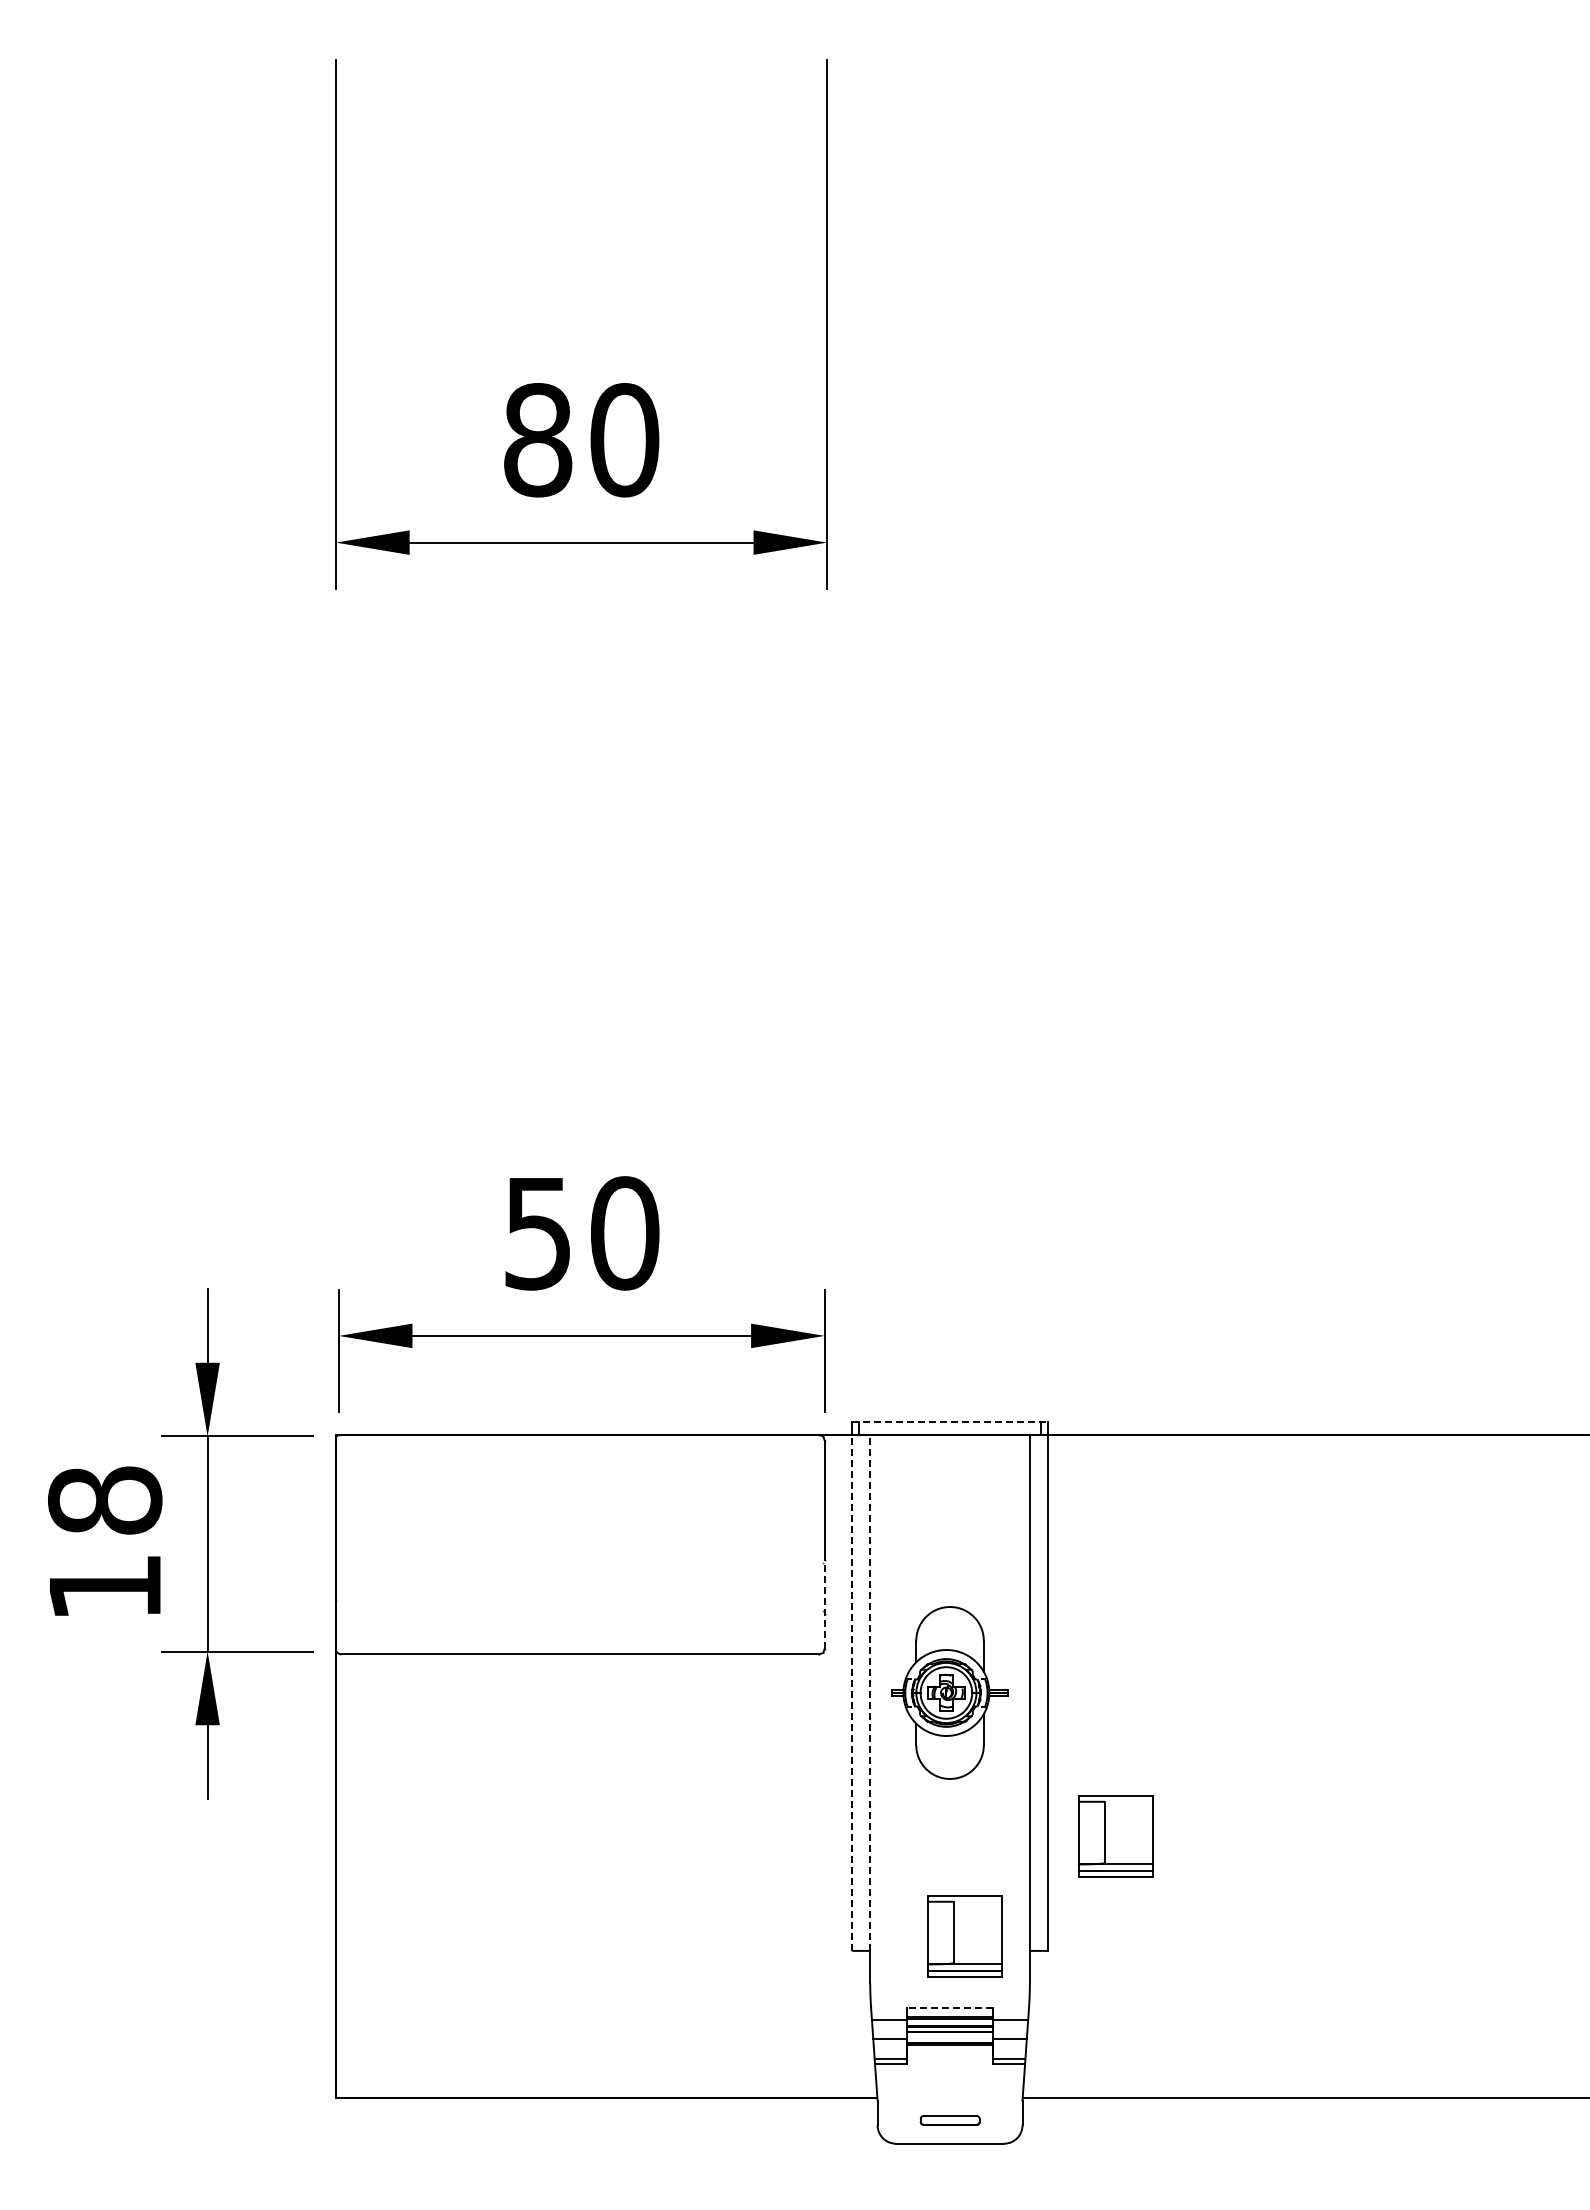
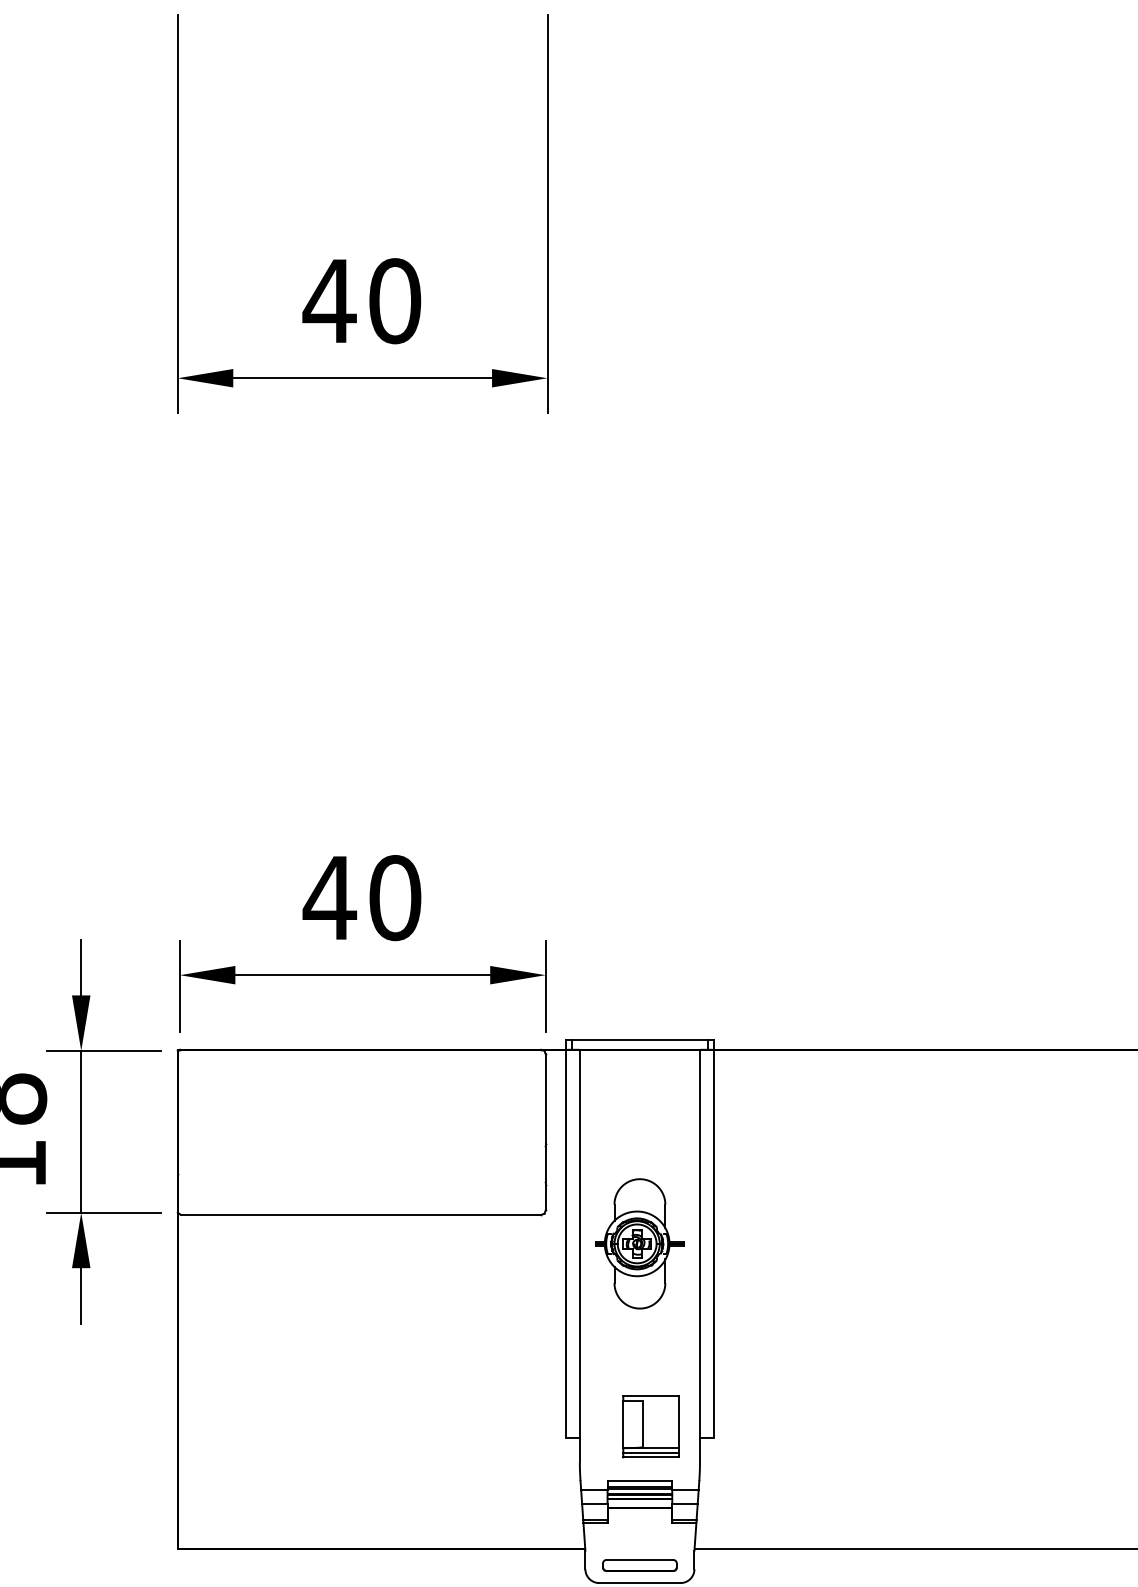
text: (537, 440) -> (329, 301), 80 -> 40
text: (537, 1234) -> (329, 898), 50 -> 40
line: (950, 1421) -> (640, 1039), dashed -> solid
line: (824, 1603) -> (545, 1176), dashed -> solid
line: (851, 1692) -> (565, 1243), dashed -> solid
line: (870, 1692) -> (580, 1243), dashed -> solid
part: (1115, 1836) -> (764, 1351), removed
line: (950, 2008) -> (640, 1481), dashed -> solid
part: (950, 2120) -> (640, 1565), size x1.67

